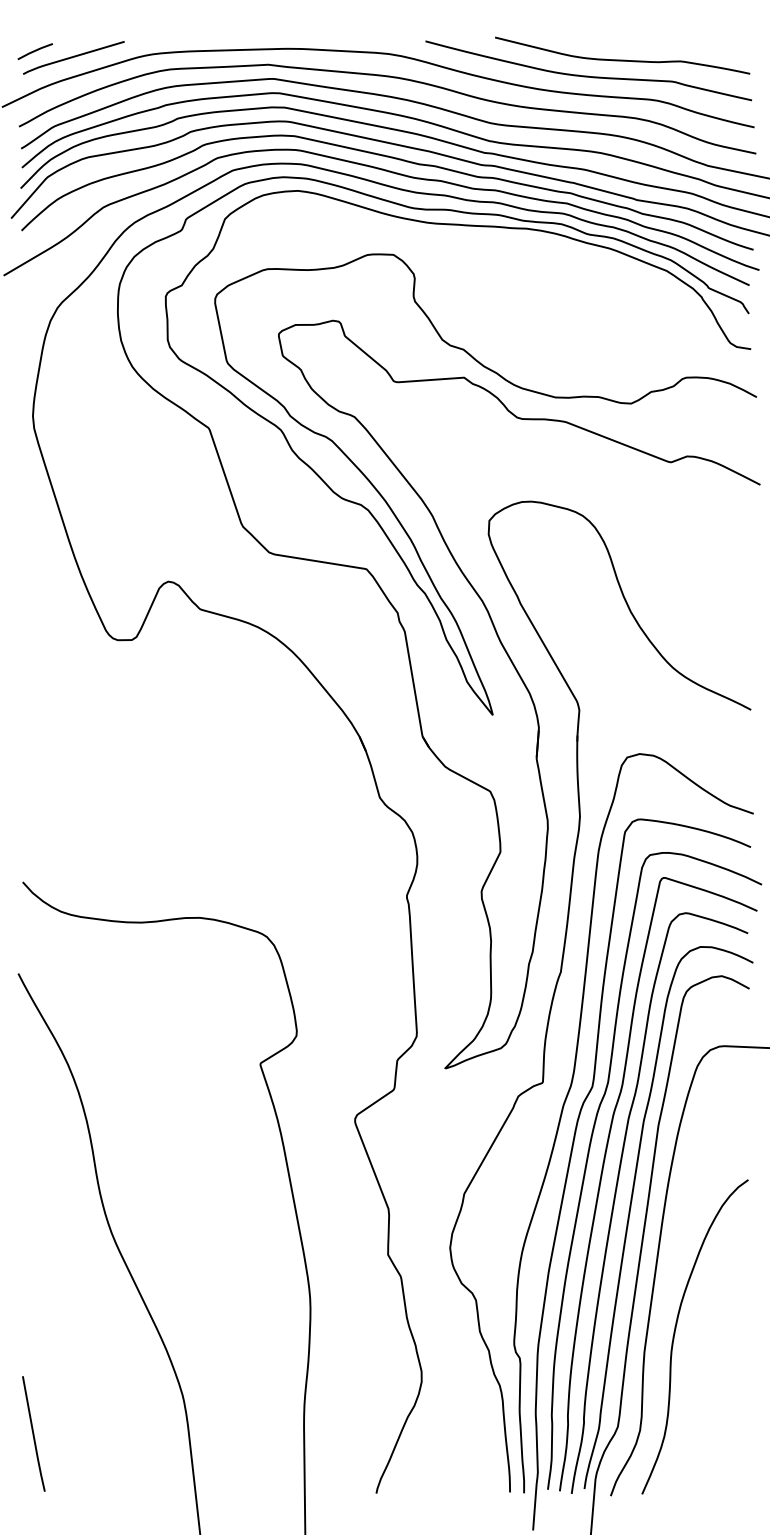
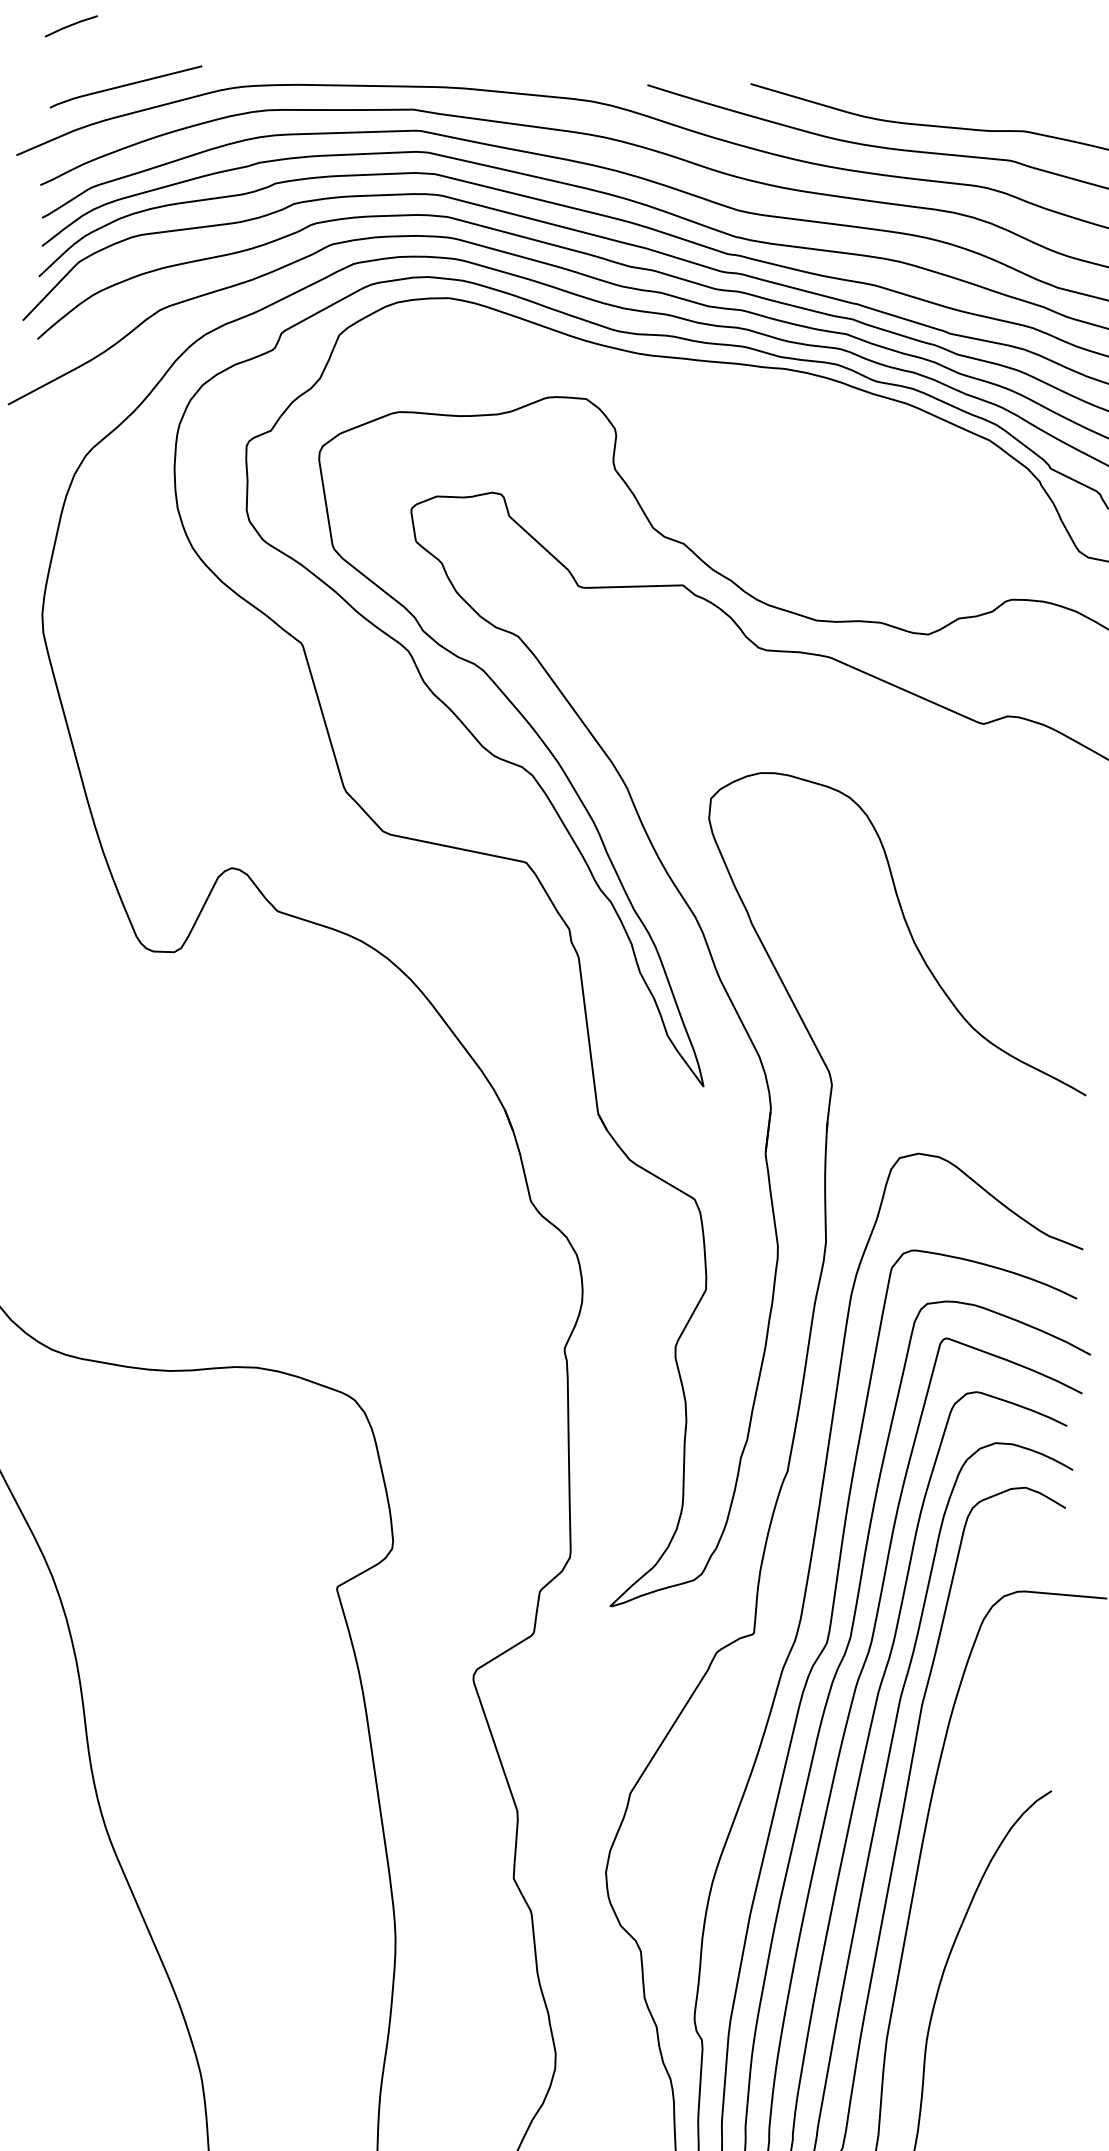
line: (34, 51) -> (70, 26), moved

